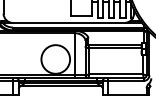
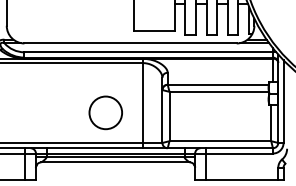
circle: (55, 59) -> (105, 112), size x0.6

